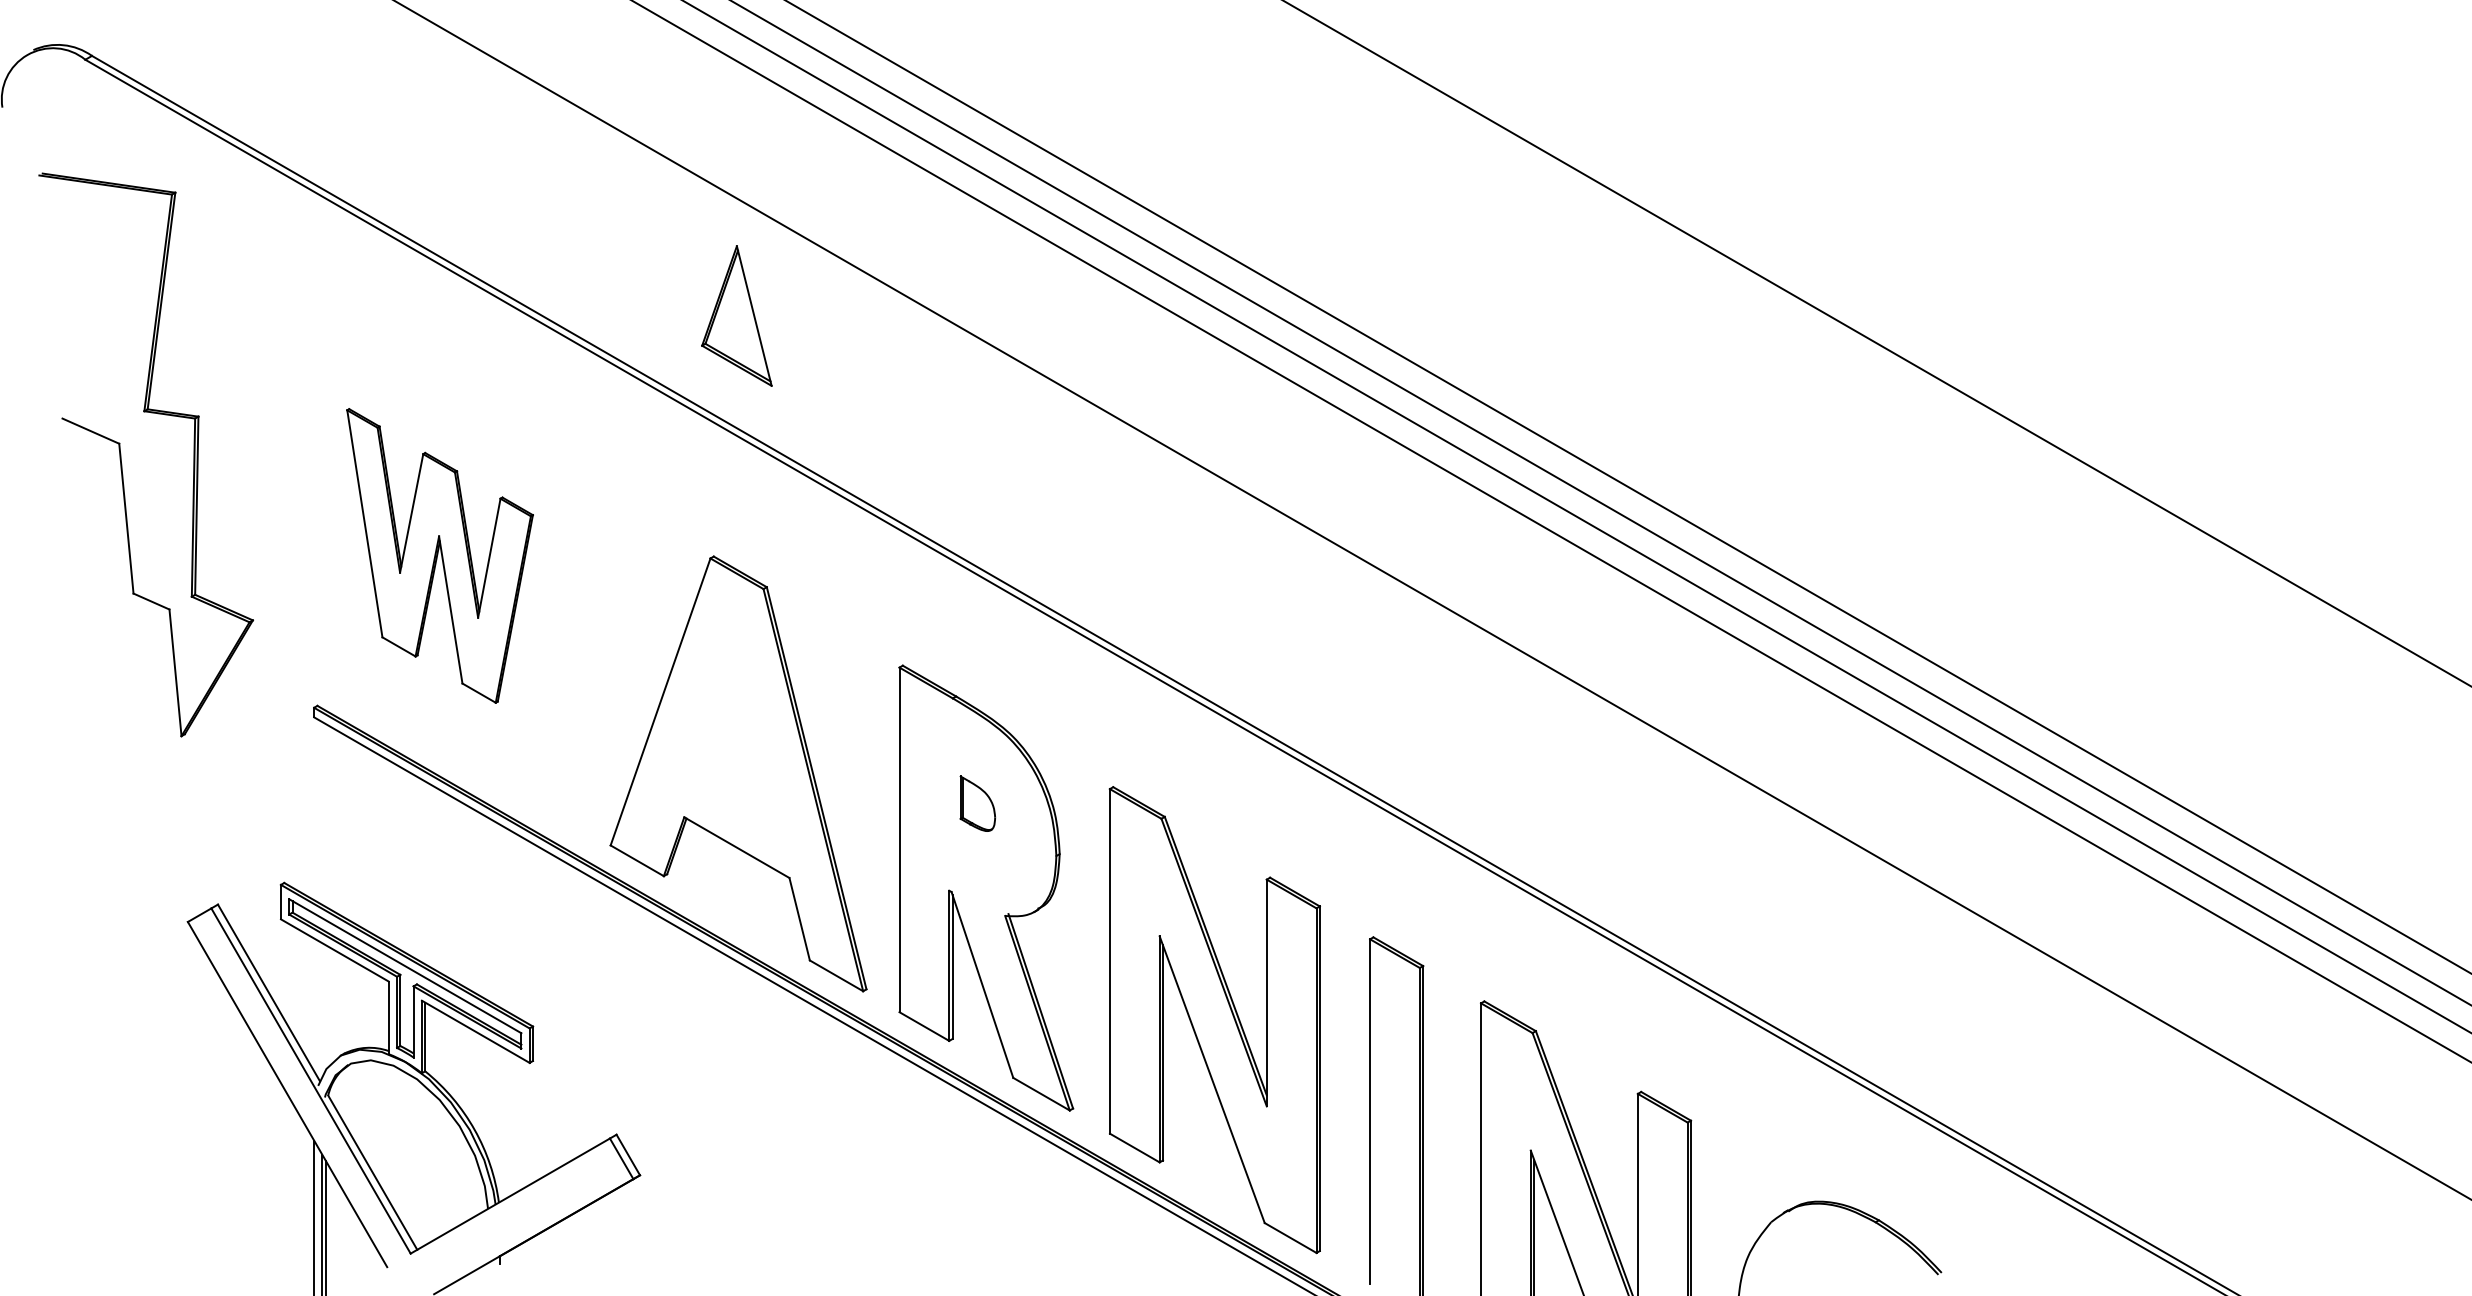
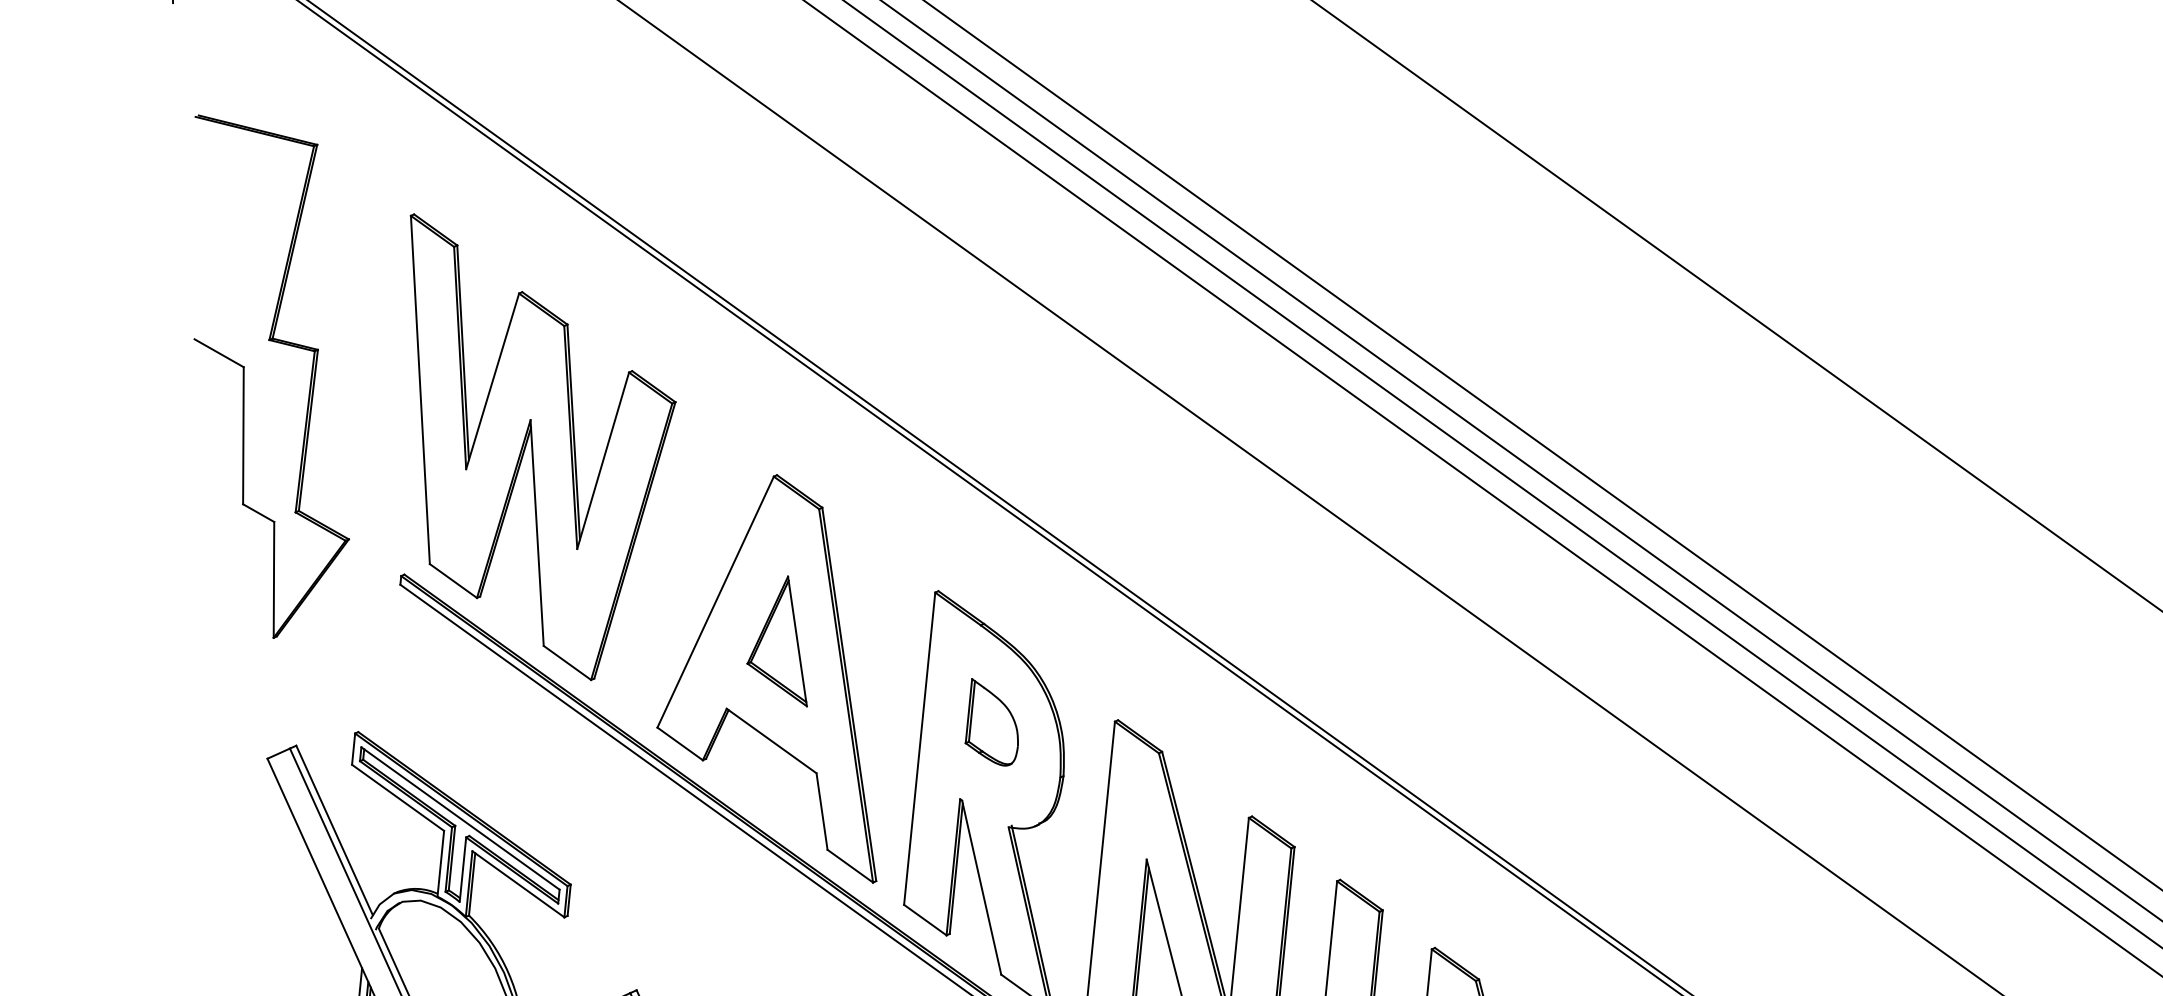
part: (736, 315) -> (781, 639), moved
part: (121, 454) -> (244, 377), moved
part: (439, 555) -> (528, 449), size x1.67
part: (977, 803) -> (993, 722), size x1.67

